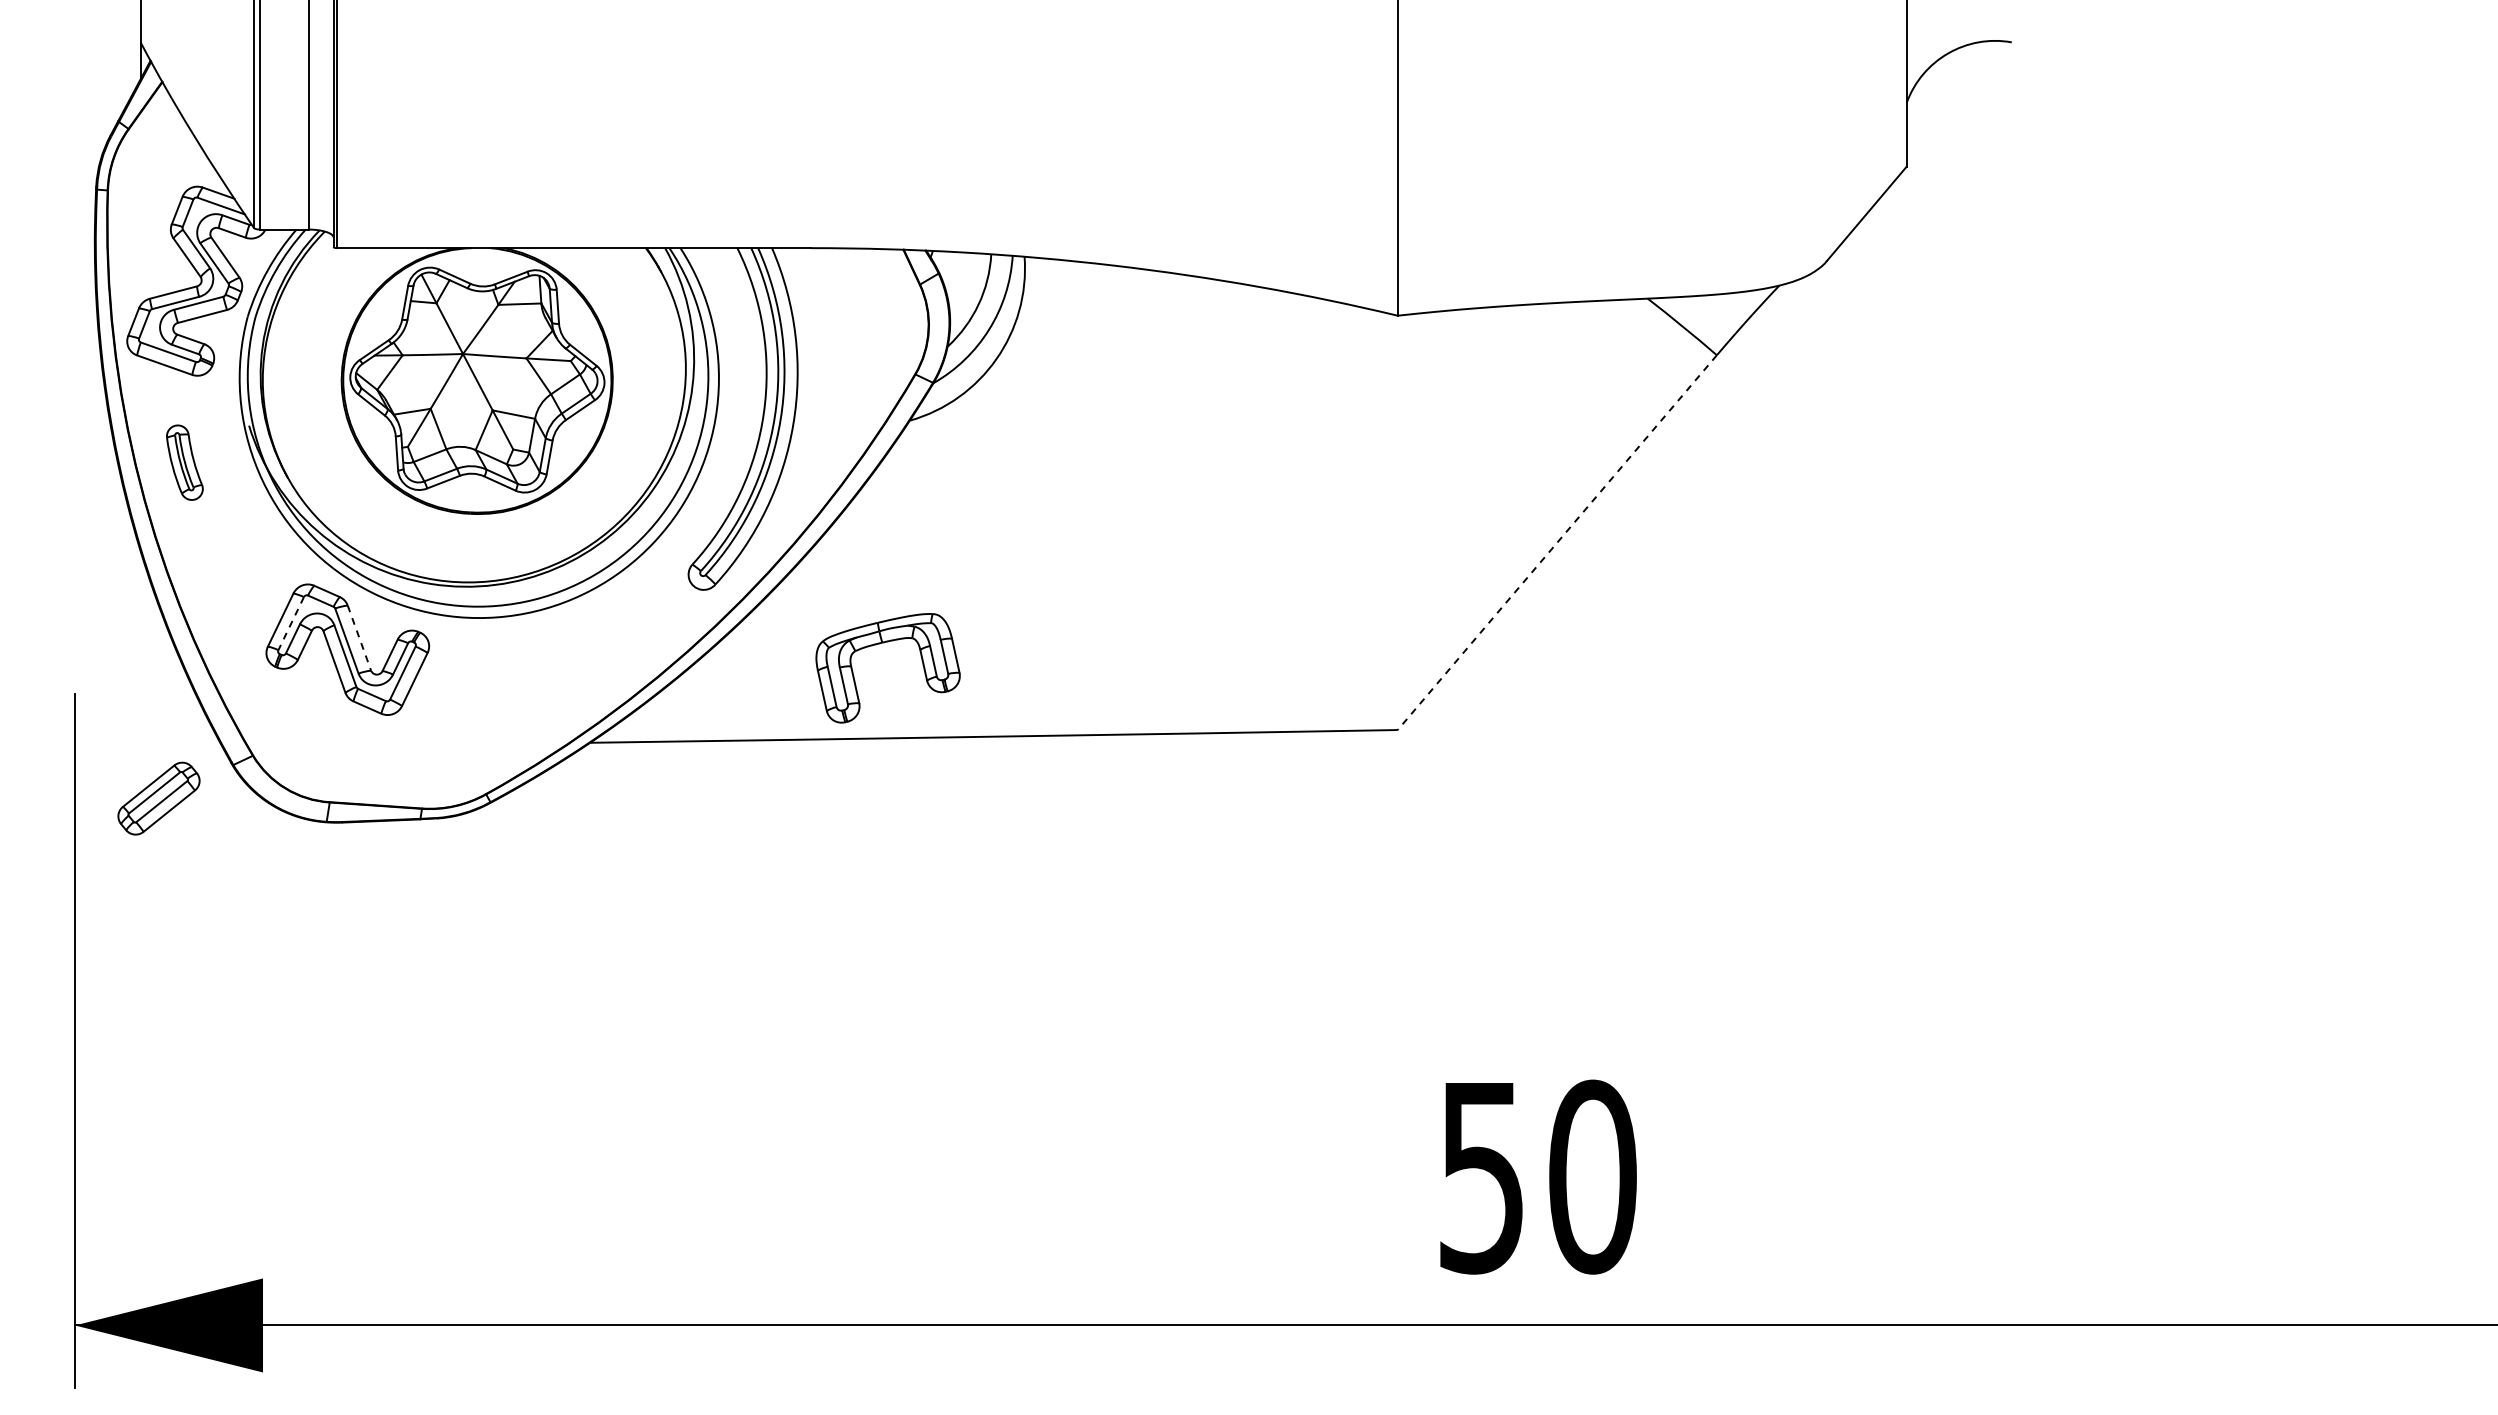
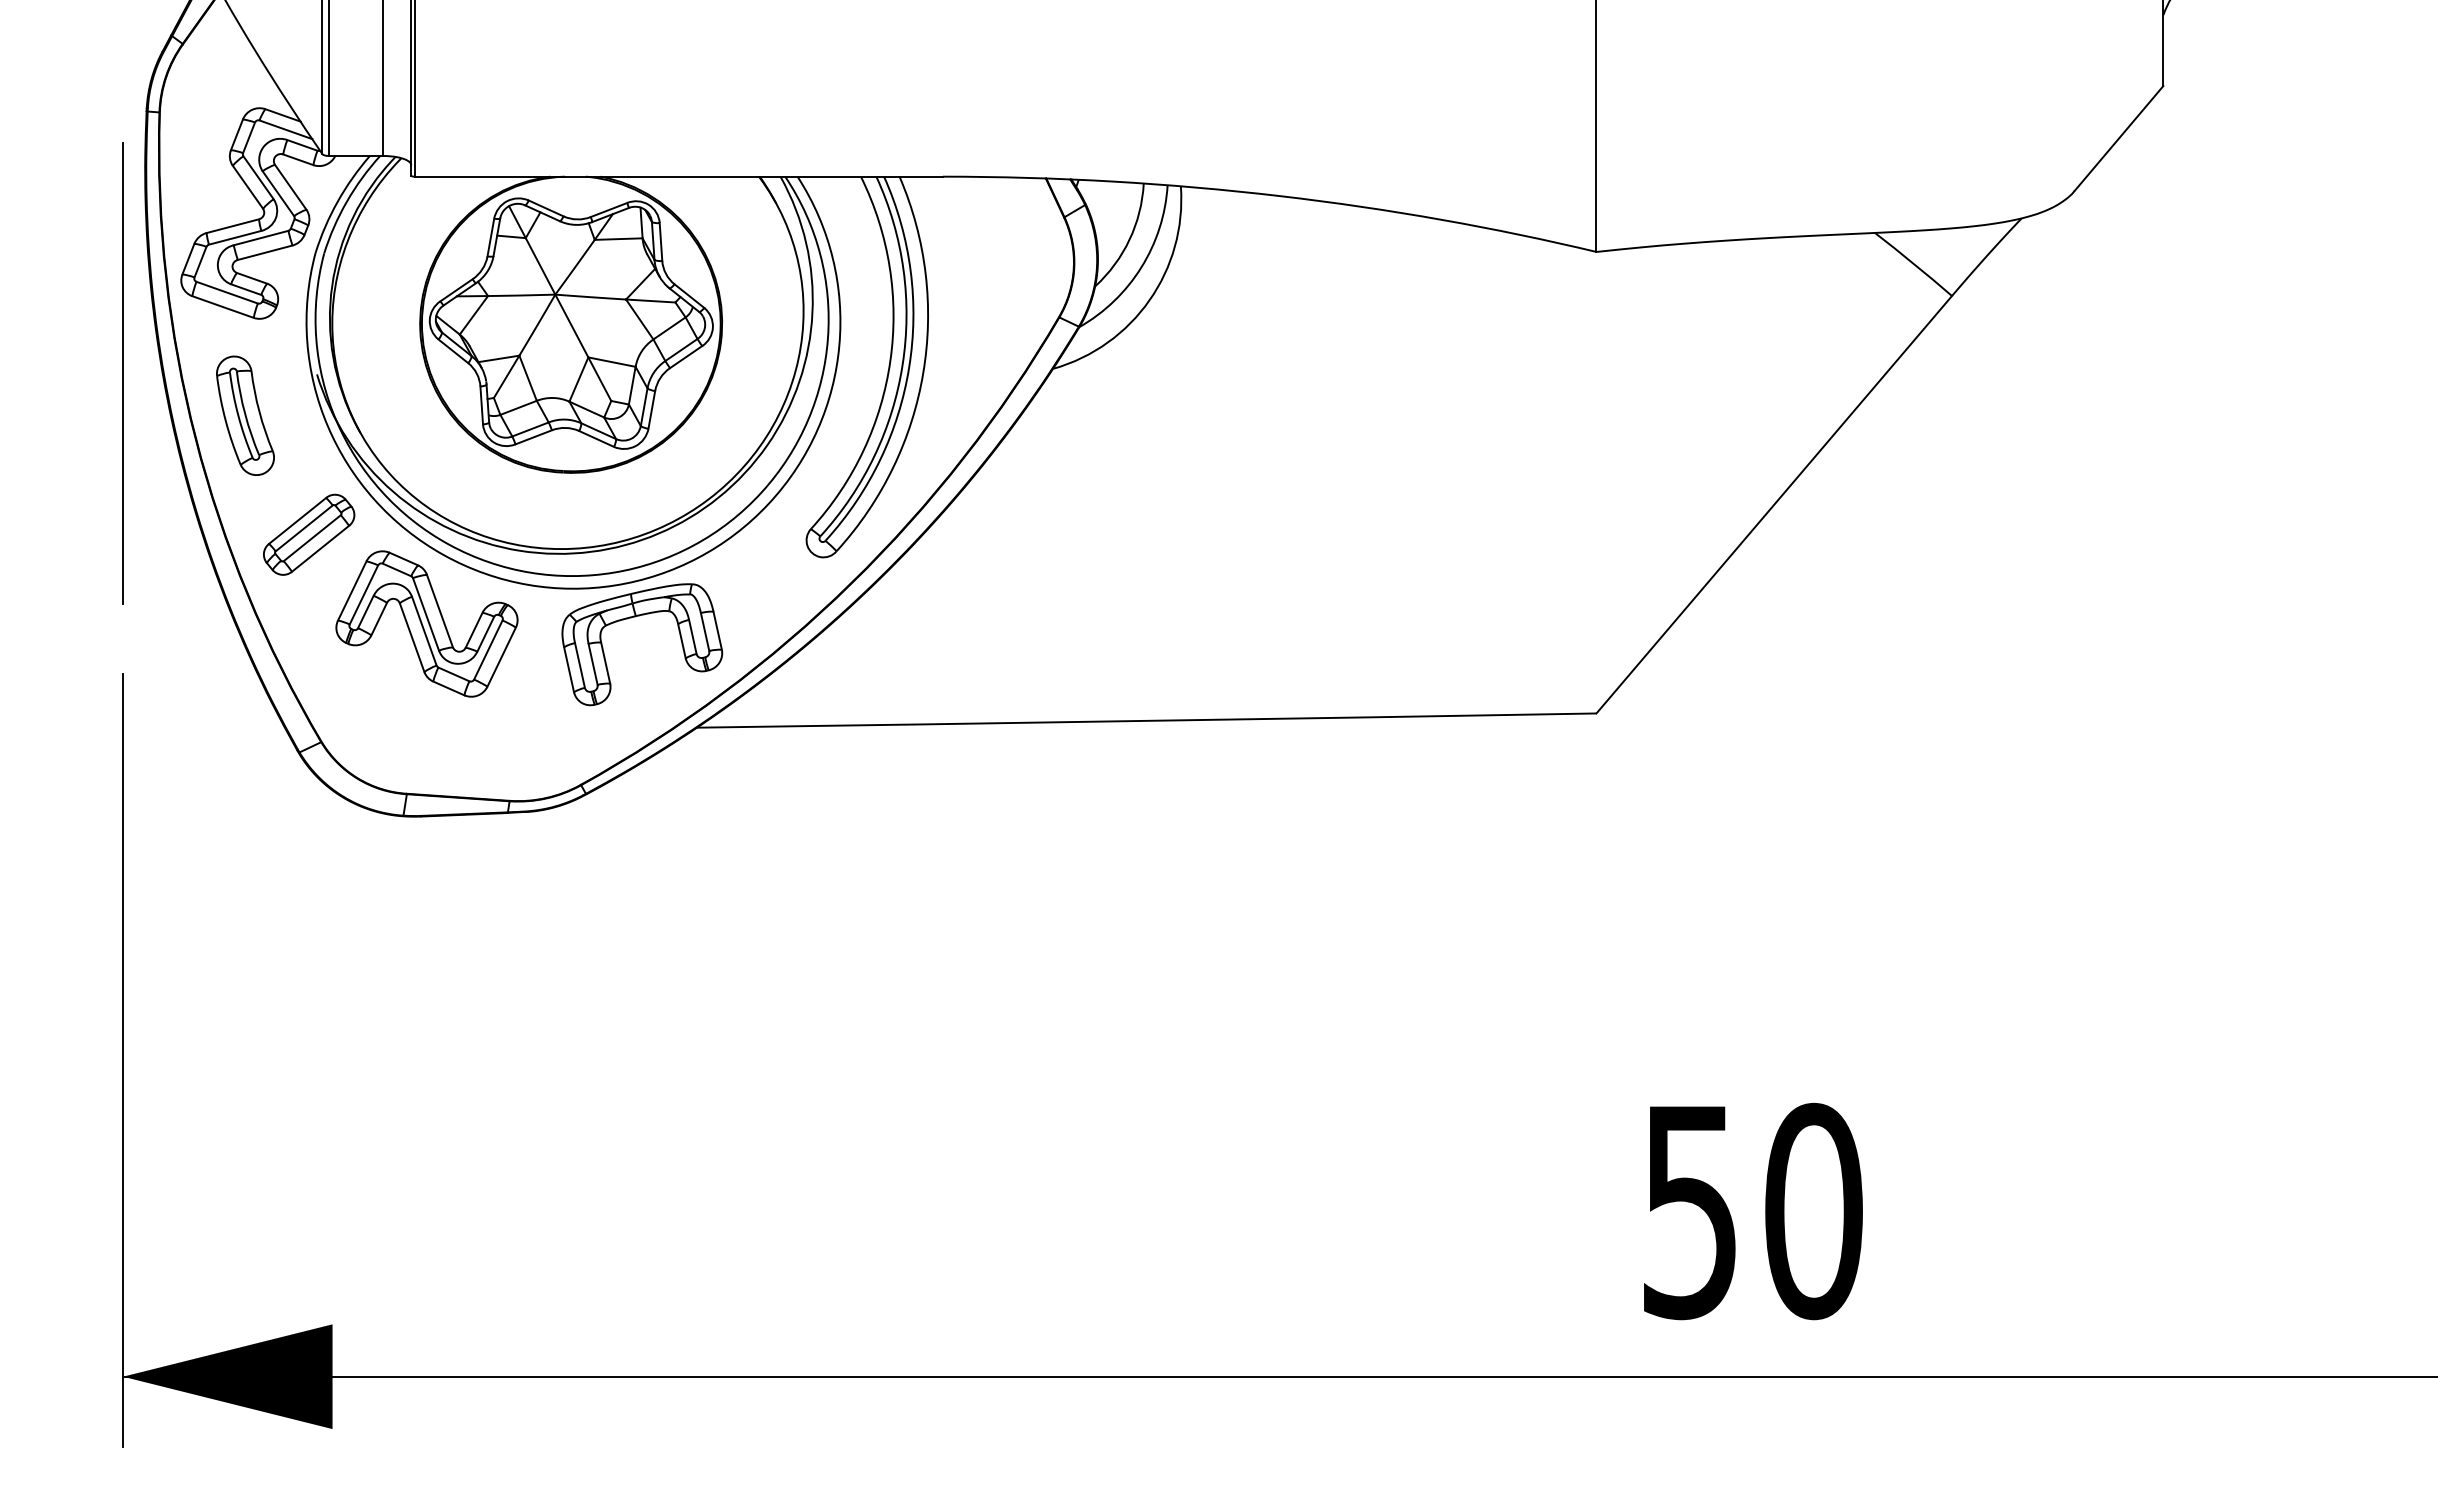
line: (74, 424) -> (122, 373), added
part: (184, 462) -> (245, 415), size x1.43
line: (1556, 543) -> (1773, 505), dashed -> solid
line: (290, 624) -> (363, 595), dashed -> solid
line: (359, 638) -> (440, 611), dashed -> solid
part: (884, 643) -> (638, 617), moved
part: (158, 798) -> (308, 534), moved

